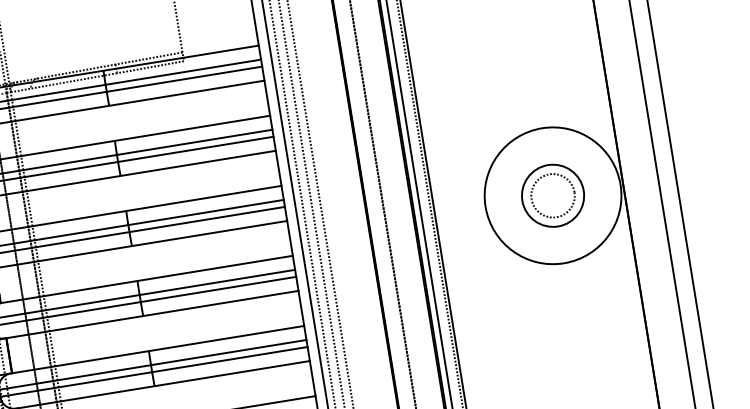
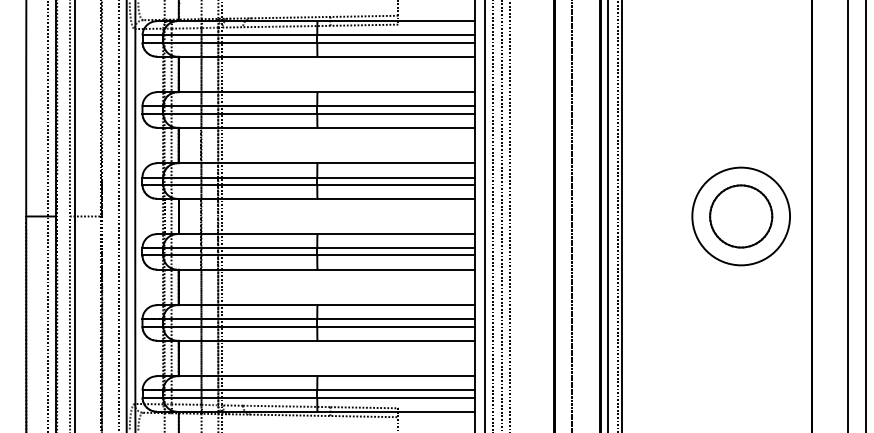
circle: (553, 195) -> (741, 216), size x0.71
circle: (553, 195) -> (741, 216), size x1.43

